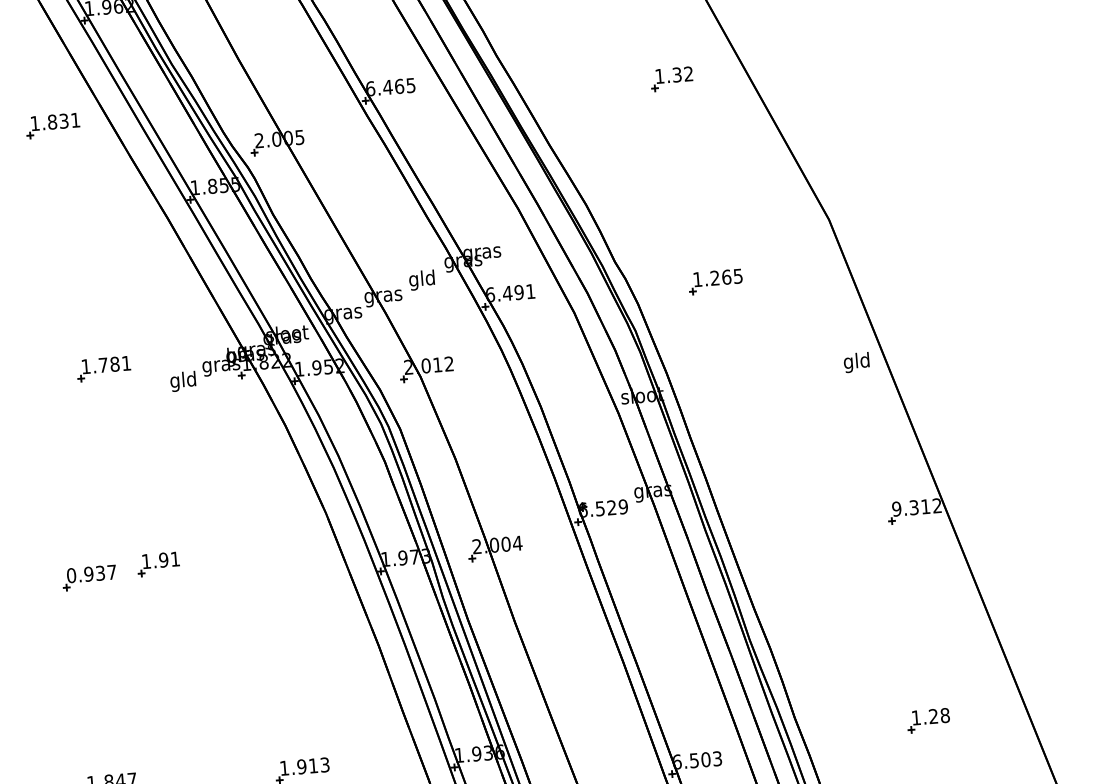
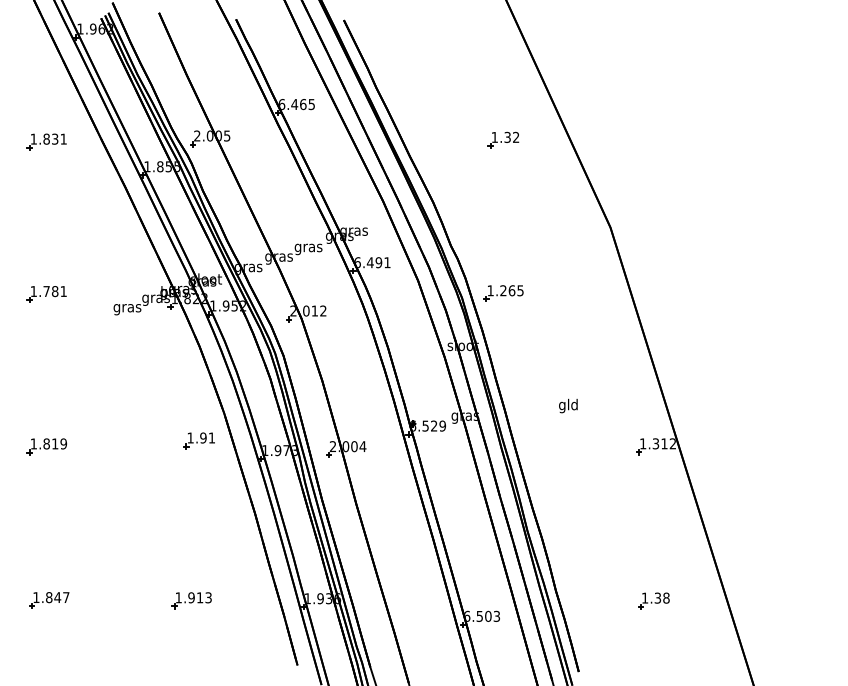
part: (671, 78) -> (503, 139), moved
part: (52, 125) -> (46, 141), moved
text: (422, 279) -> (308, 247), gld -> gras
part: (715, 281) -> (503, 293), moved
text: (856, 361) -> (568, 405), moved
part: (103, 369) -> (46, 294), moved
text: (183, 381) -> (127, 308), gld -> gras
text: (895, 508) -> (642, 443), 9.312 -> 1.312
part: (157, 564) -> (198, 440), moved
text: (91, 573) -> (48, 443), 0.937 -> 1.819
text: (933, 716) -> (657, 598), 1.28 -> 1.38

